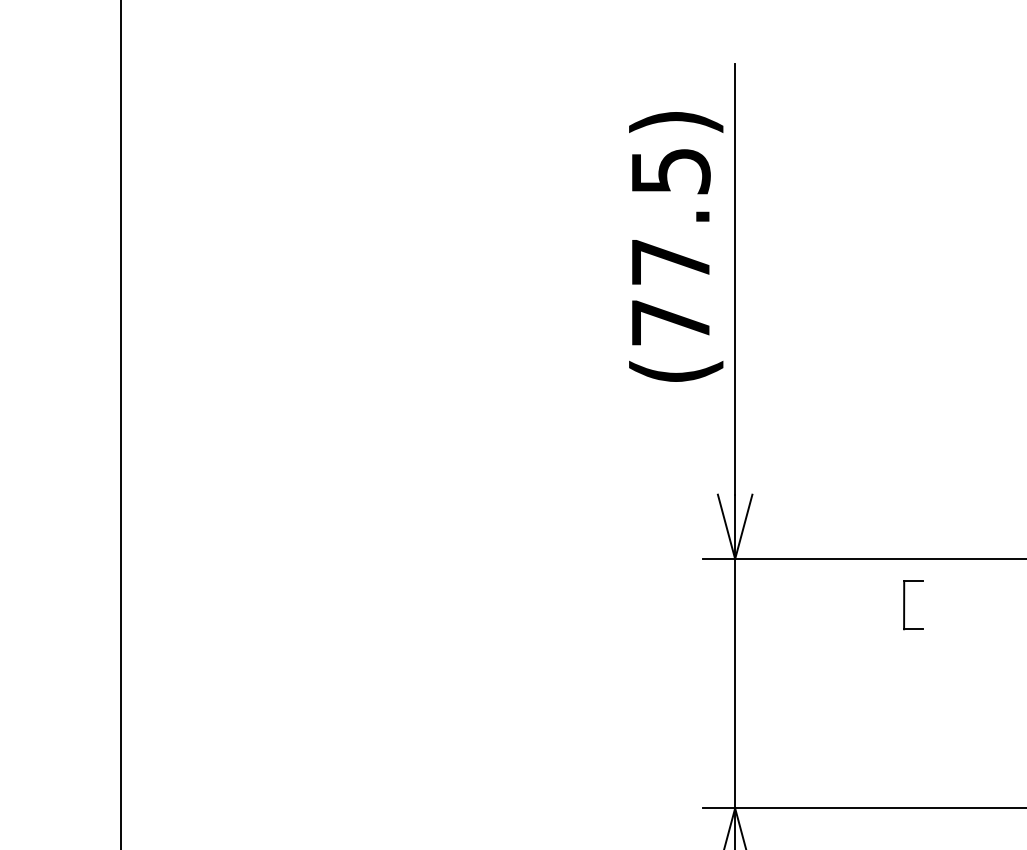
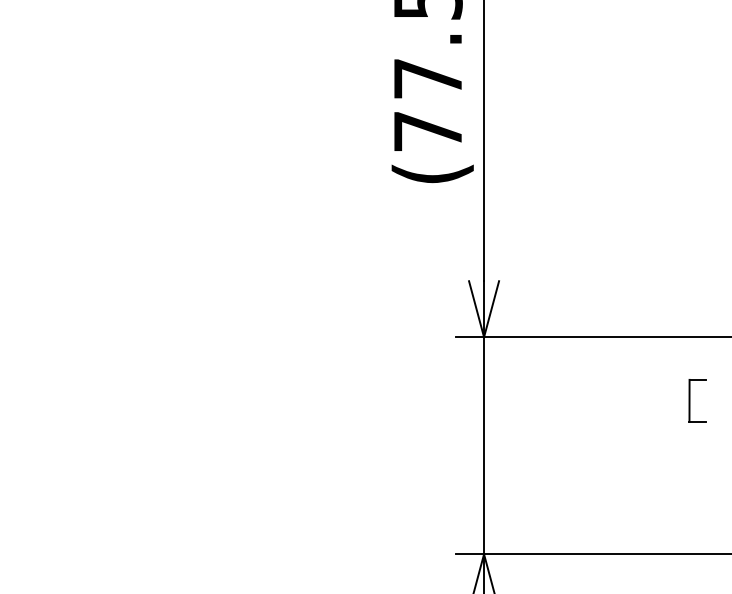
part: (905, 605) -> (690, 401), moved

